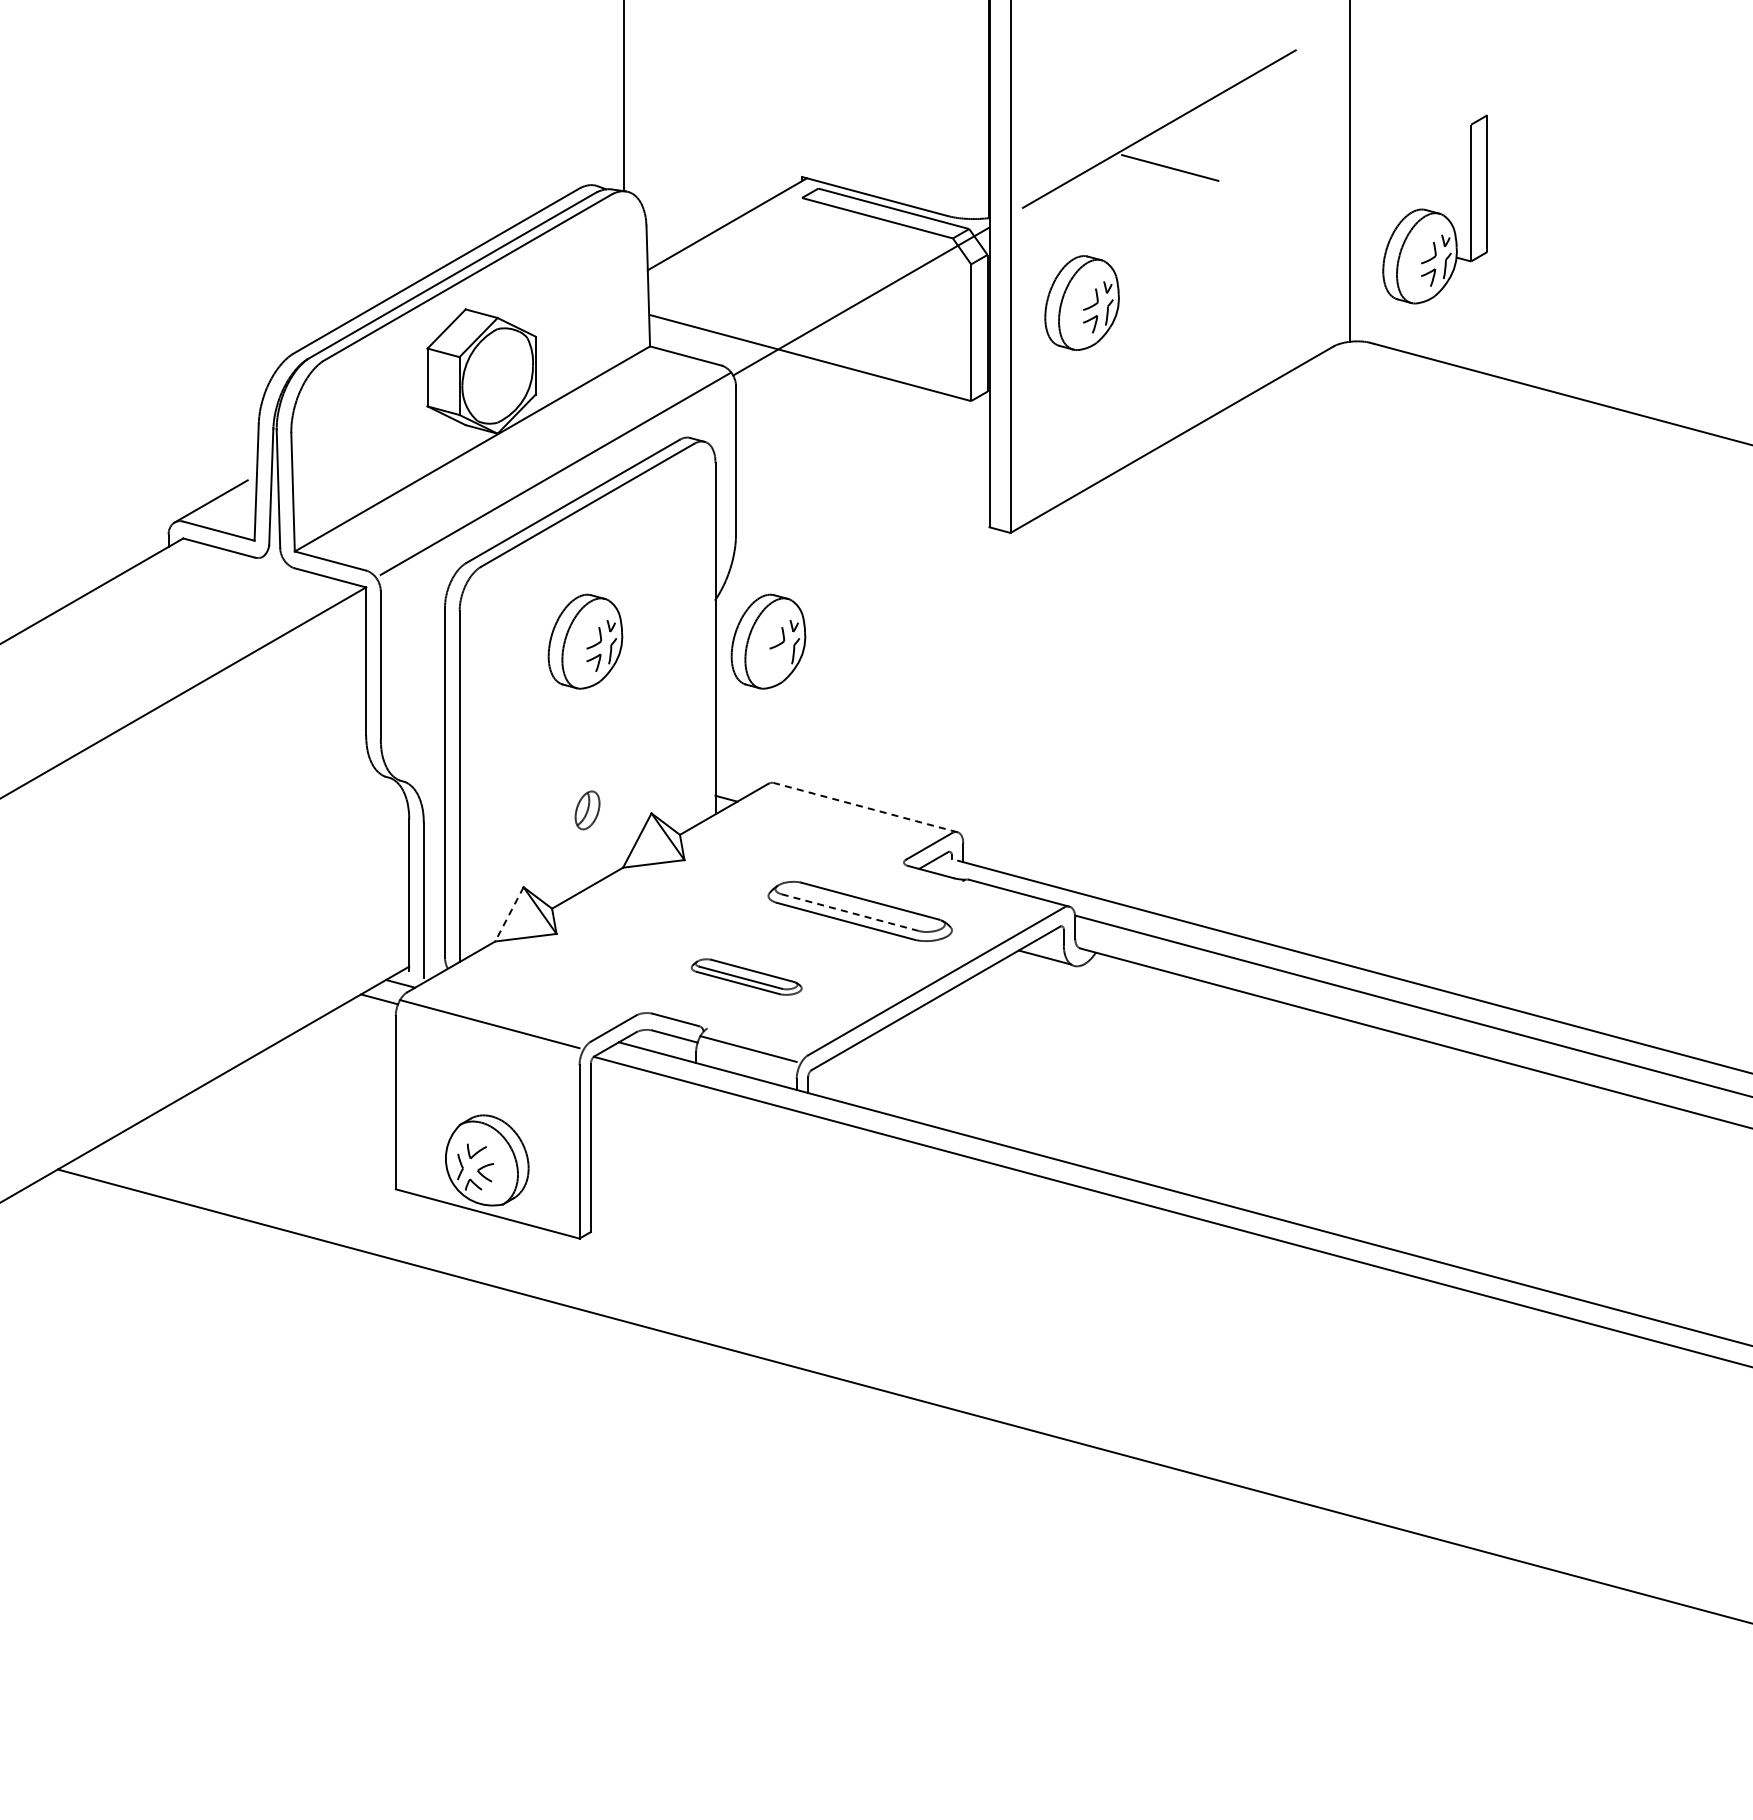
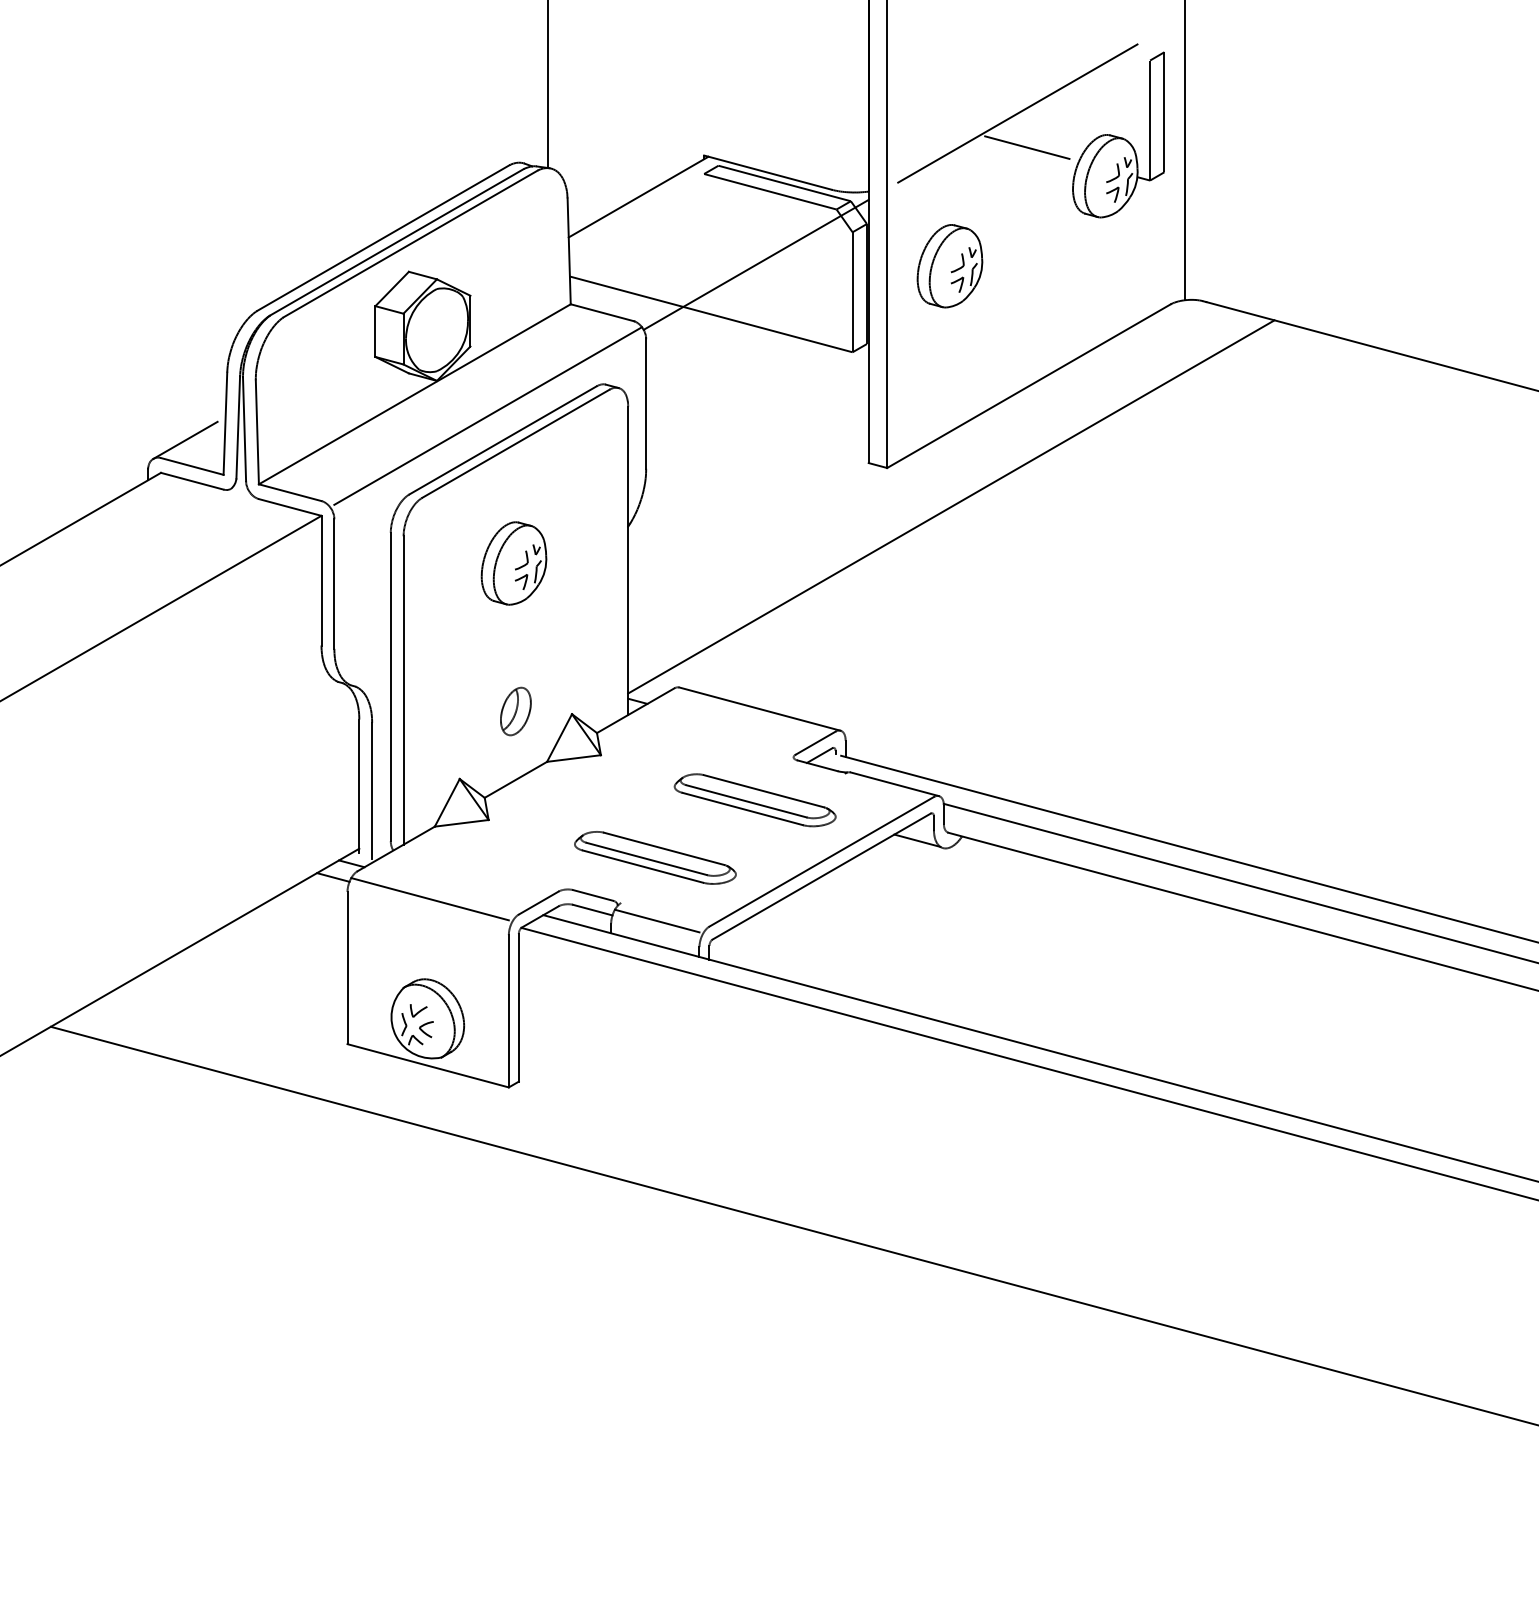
part: (1434, 209) -> (1117, 134), moved
line: (1083, 576) -> (951, 506), added
part: (768, 641) -> (674, 563), removed
line: (865, 807) -> (759, 709), dashed -> solid
part: (587, 810) -> (515, 711), size x1.43
line: (850, 912) -> (746, 801), dashed -> solid
line: (509, 914) -> (447, 802), dashed -> solid
part: (746, 976) -> (655, 857), size x1.67

